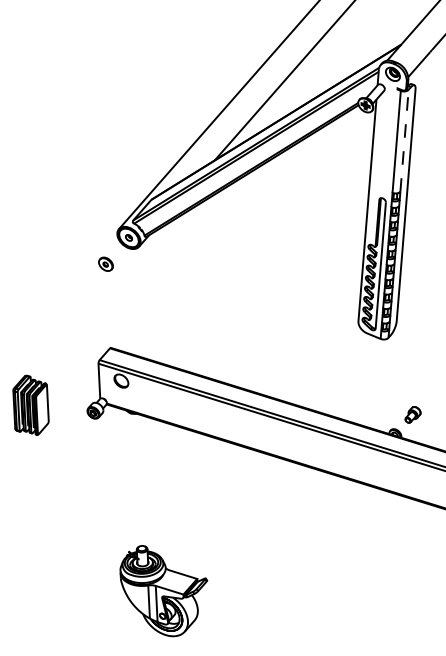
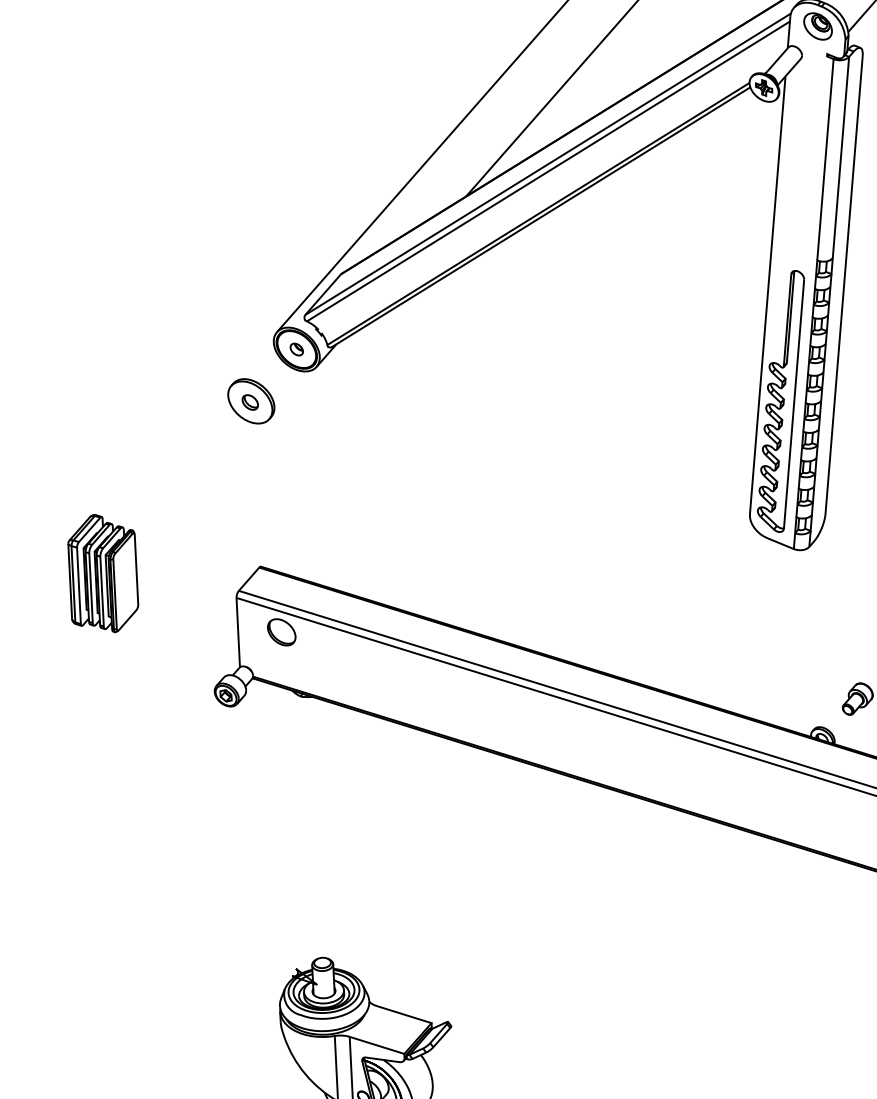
line: (404, 140) -> (840, 157), dashed -> solid
part: (105, 264) -> (250, 401), size x1.67
part: (30, 404) -> (102, 571), moved

